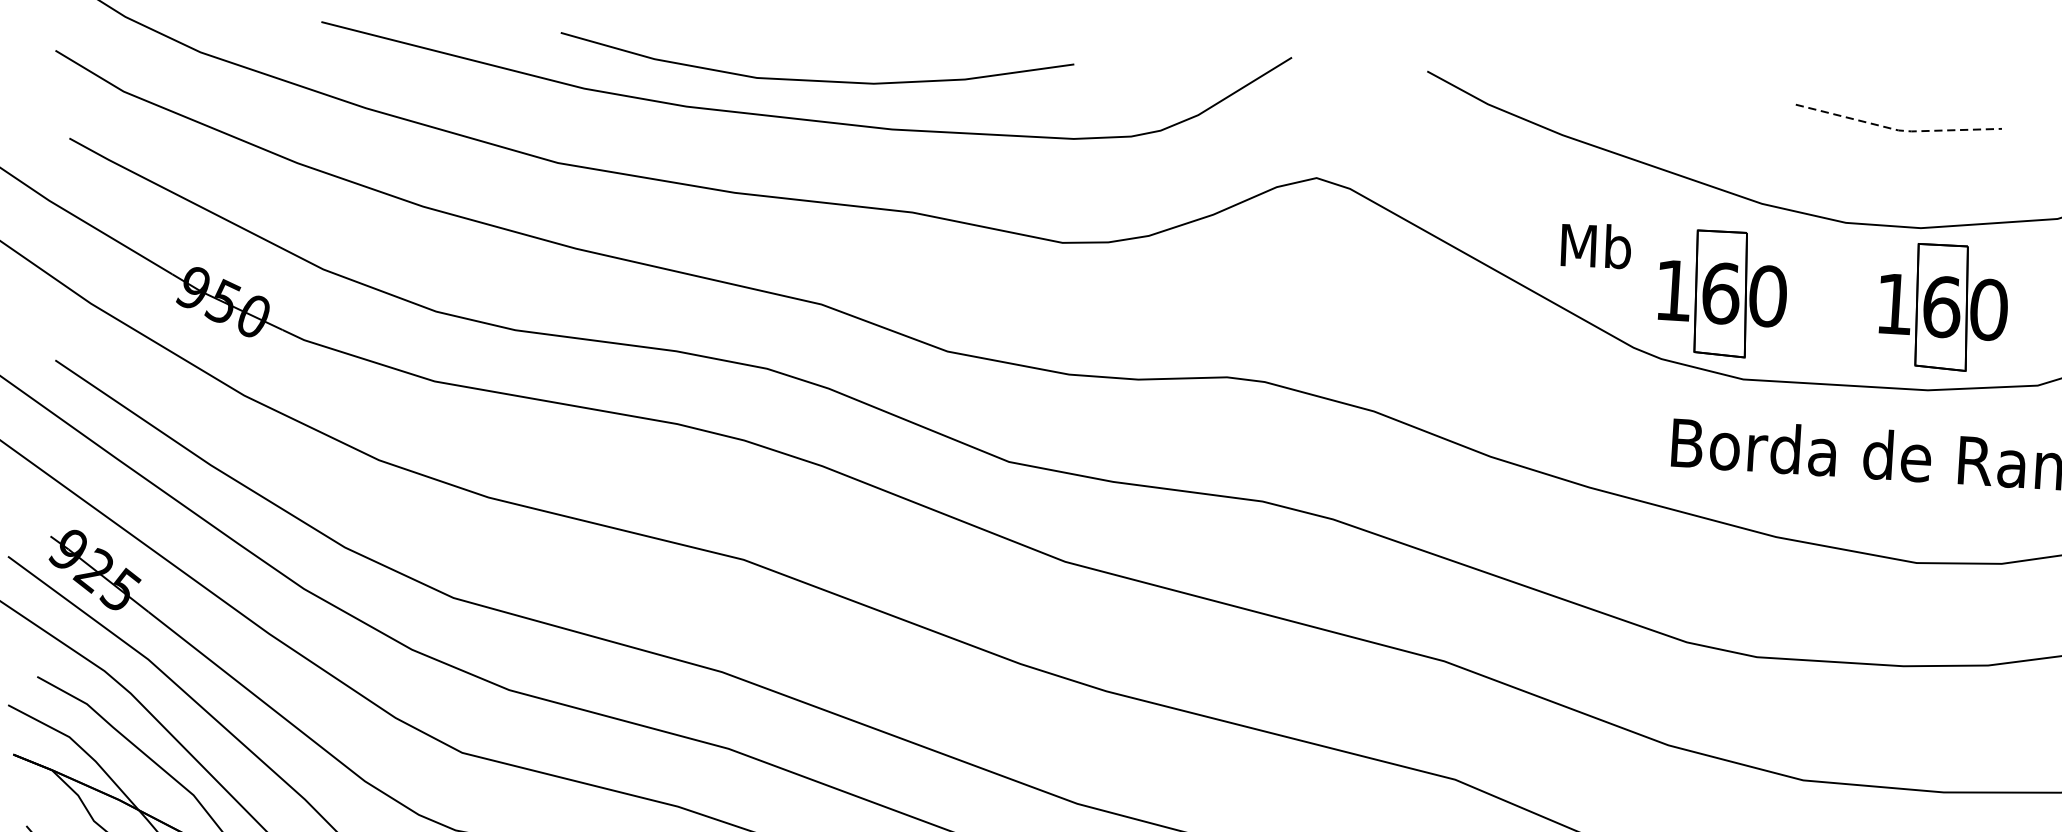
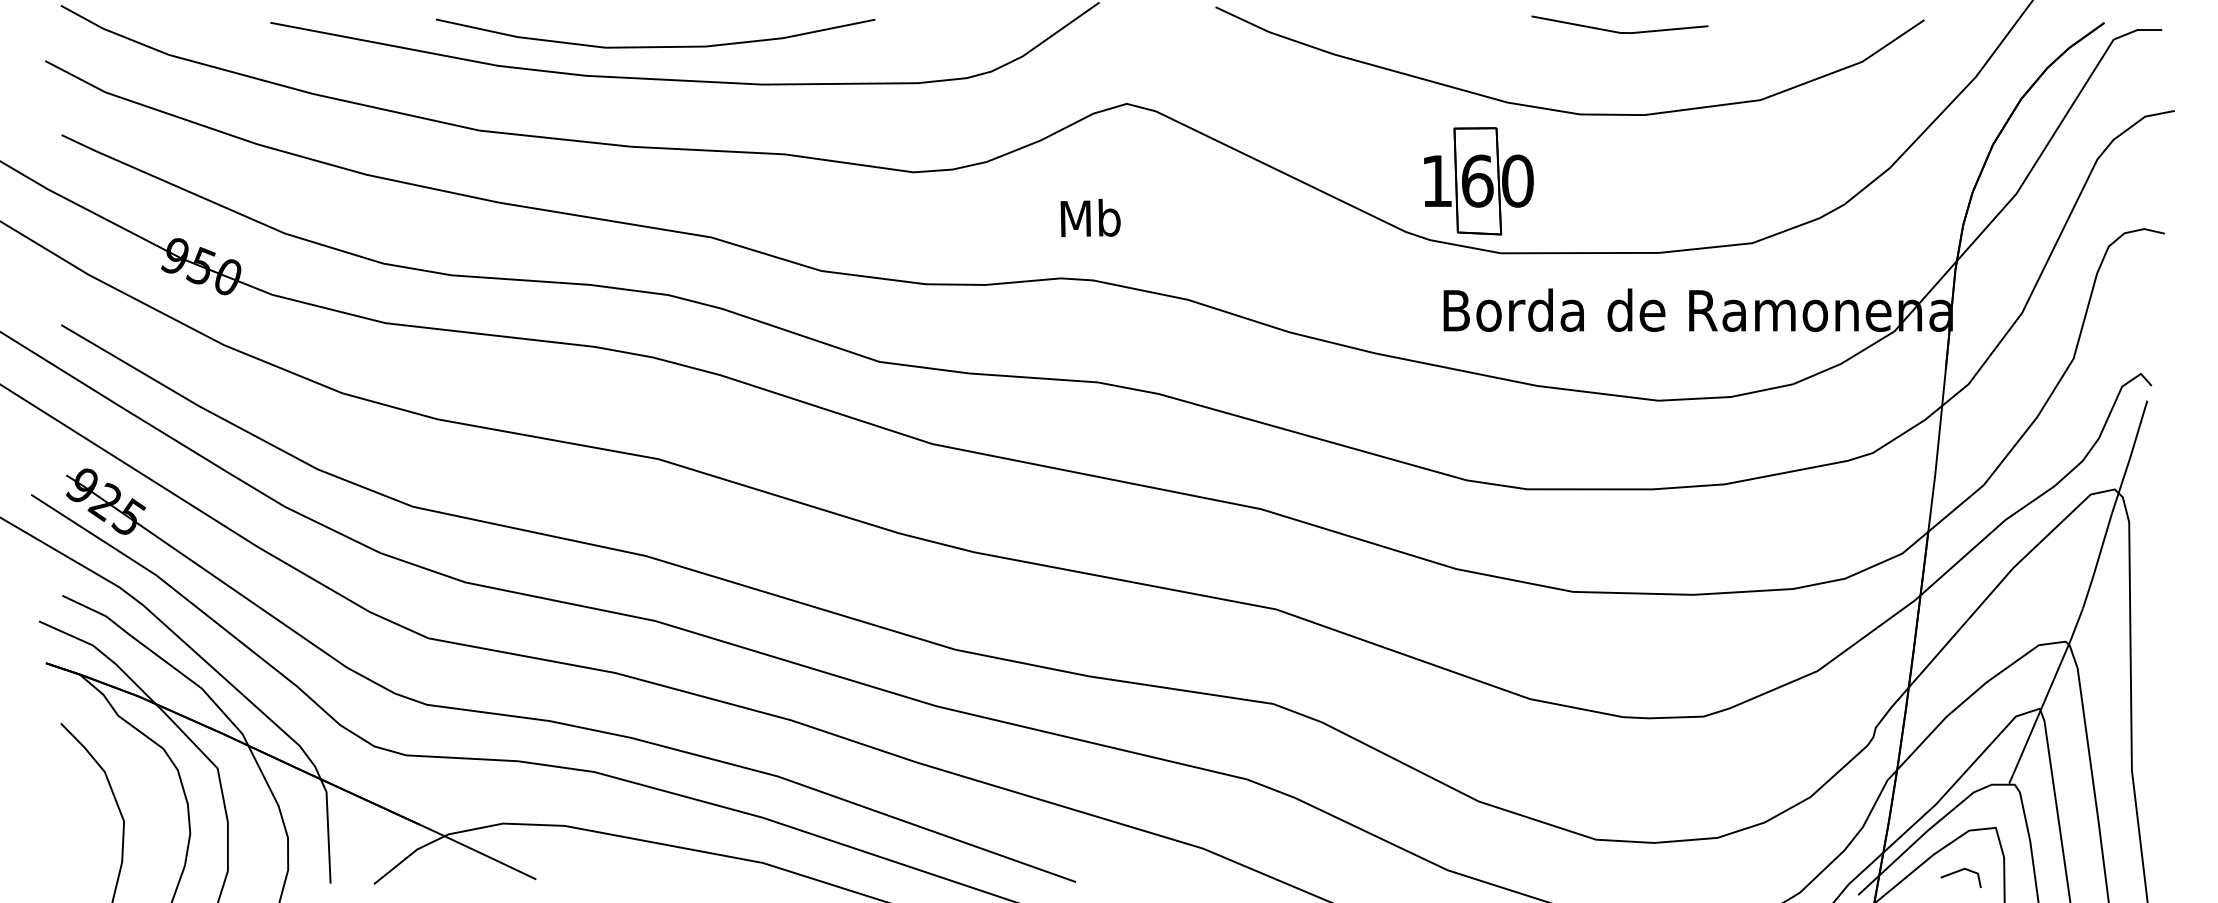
curve: (815, 80) -> (655, 46), moved
line: (1898, 129) -> (1620, 32), dashed -> solid
text: (1596, 245) -> (1090, 217), moved
part: (1943, 307) -> (1667, 181), removed

